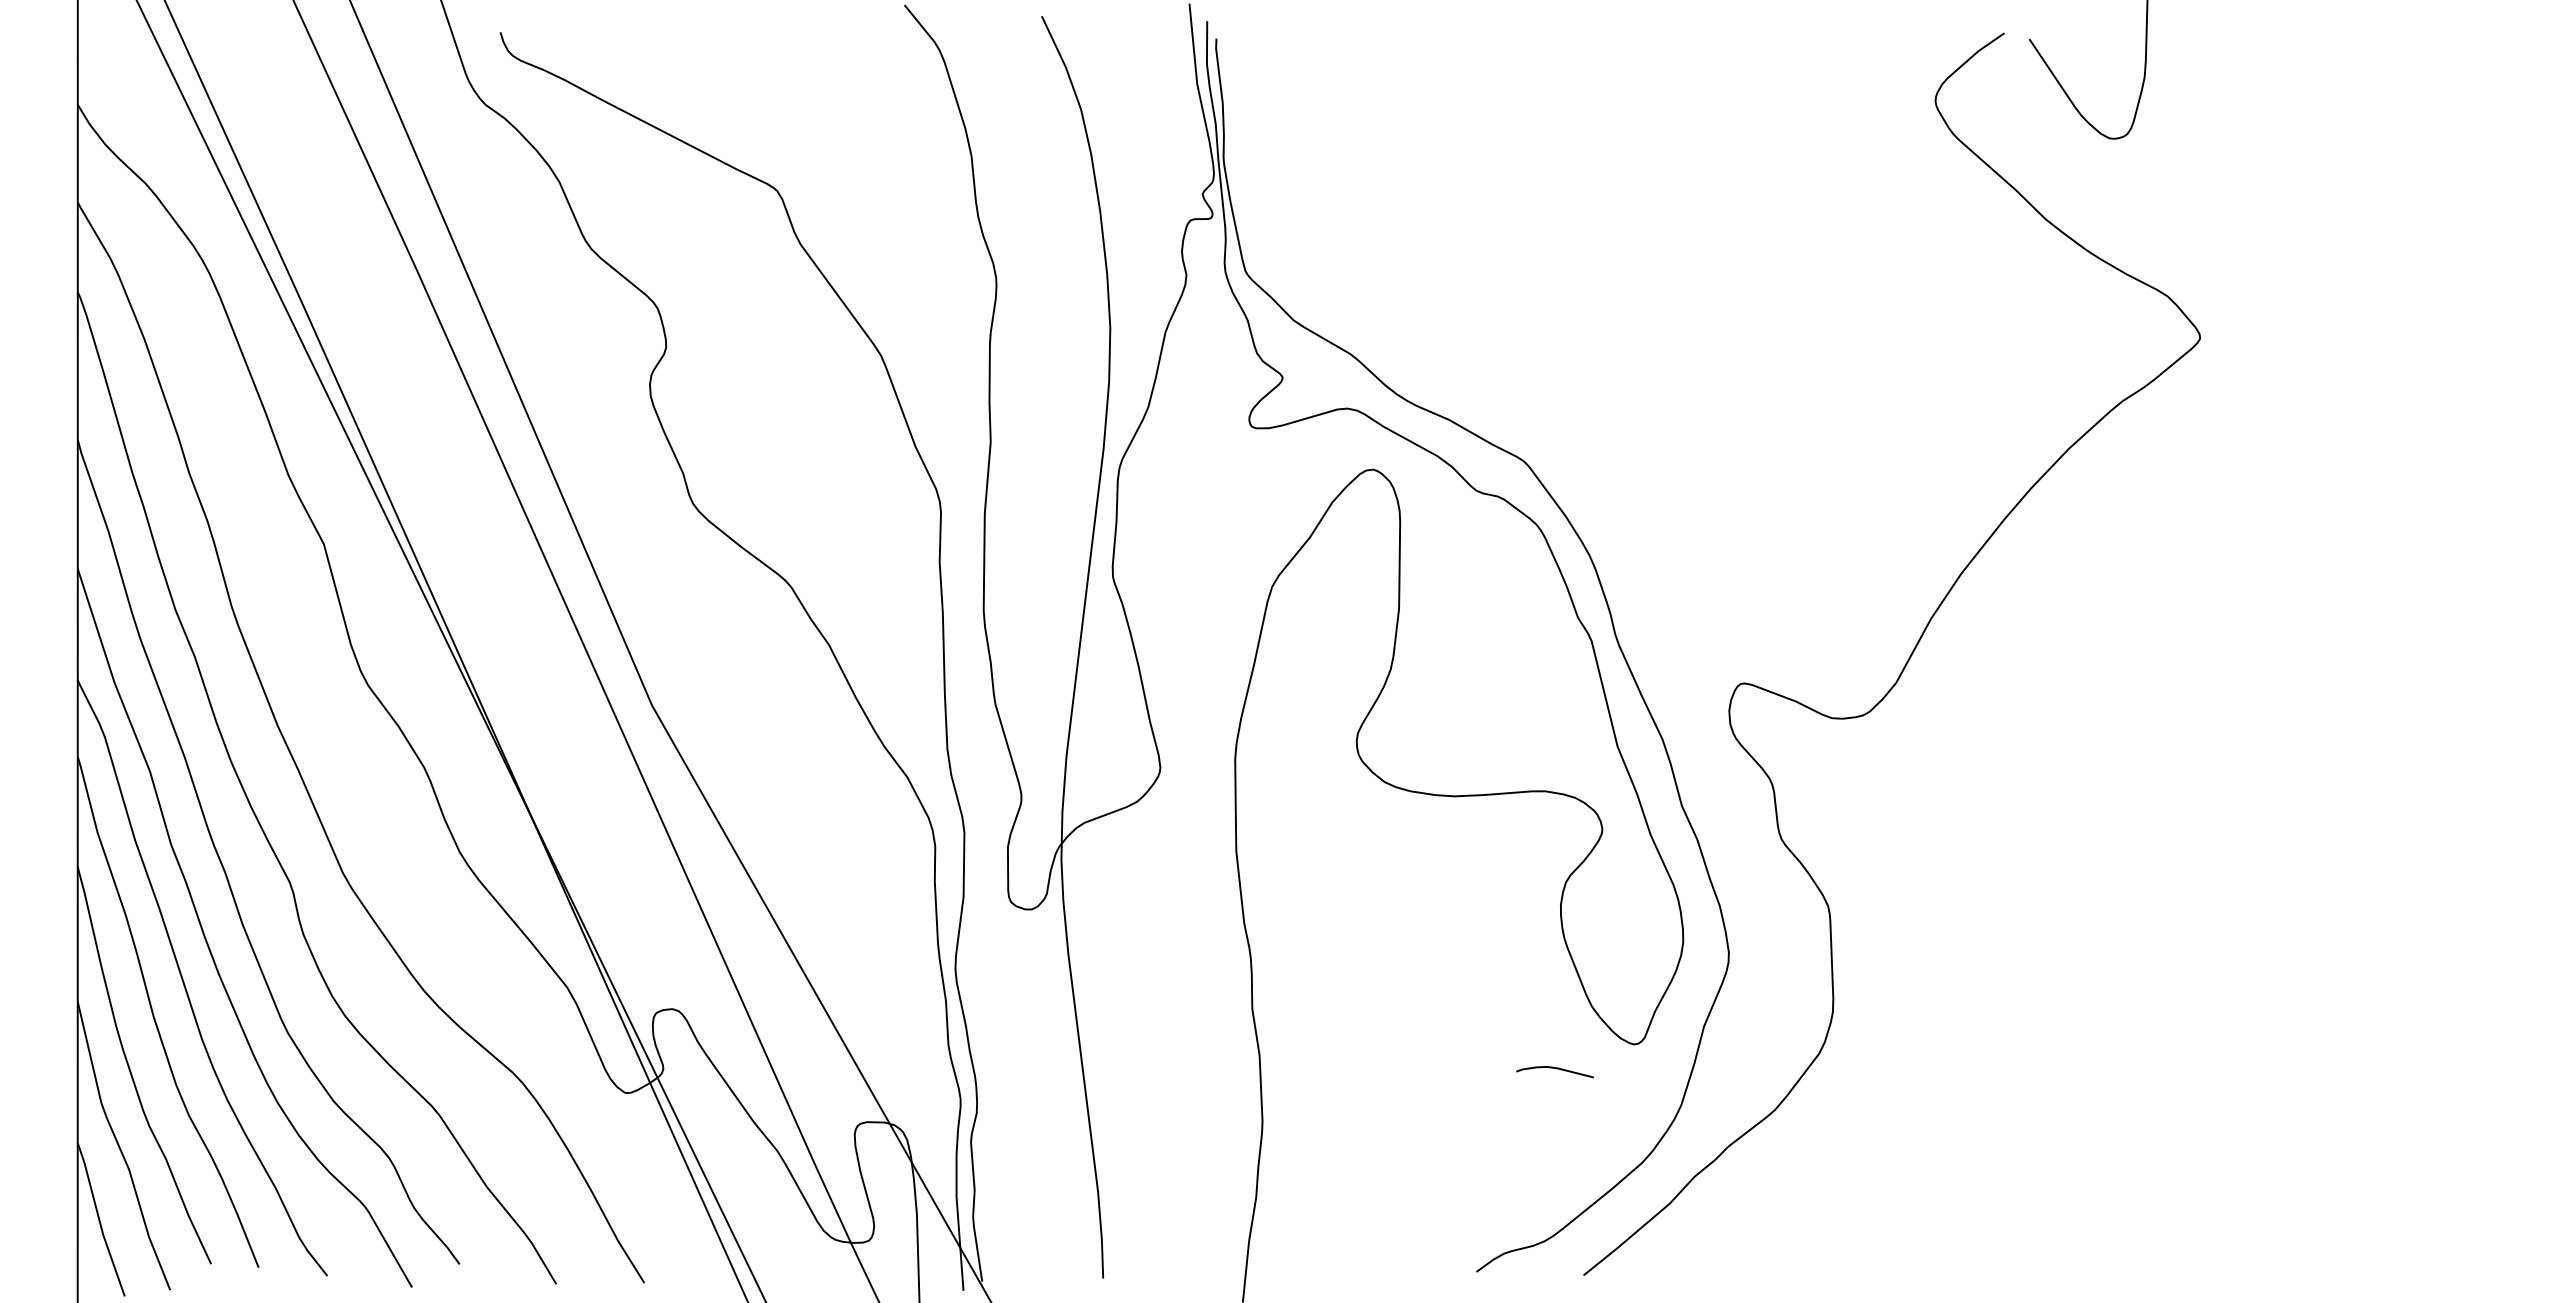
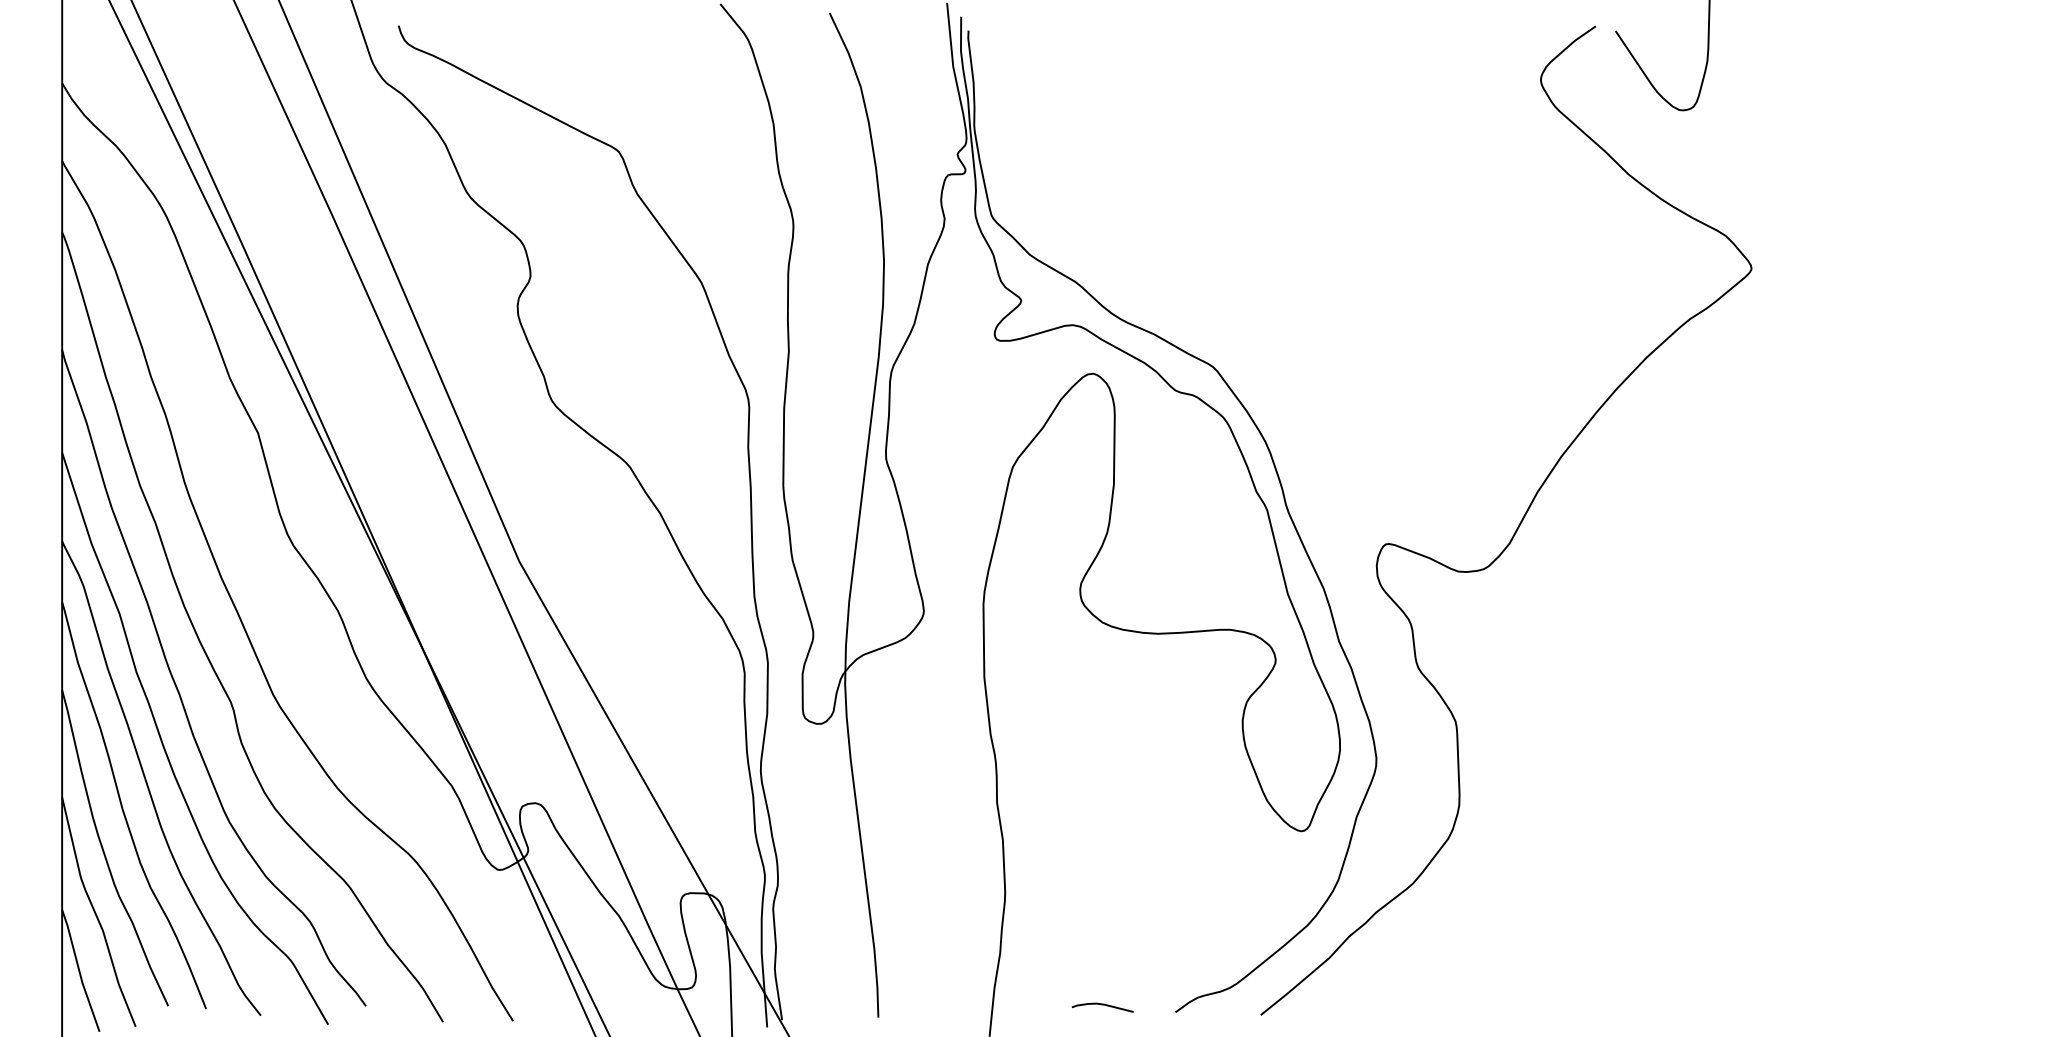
curve: (1556, 1069) -> (1103, 1005), moved

